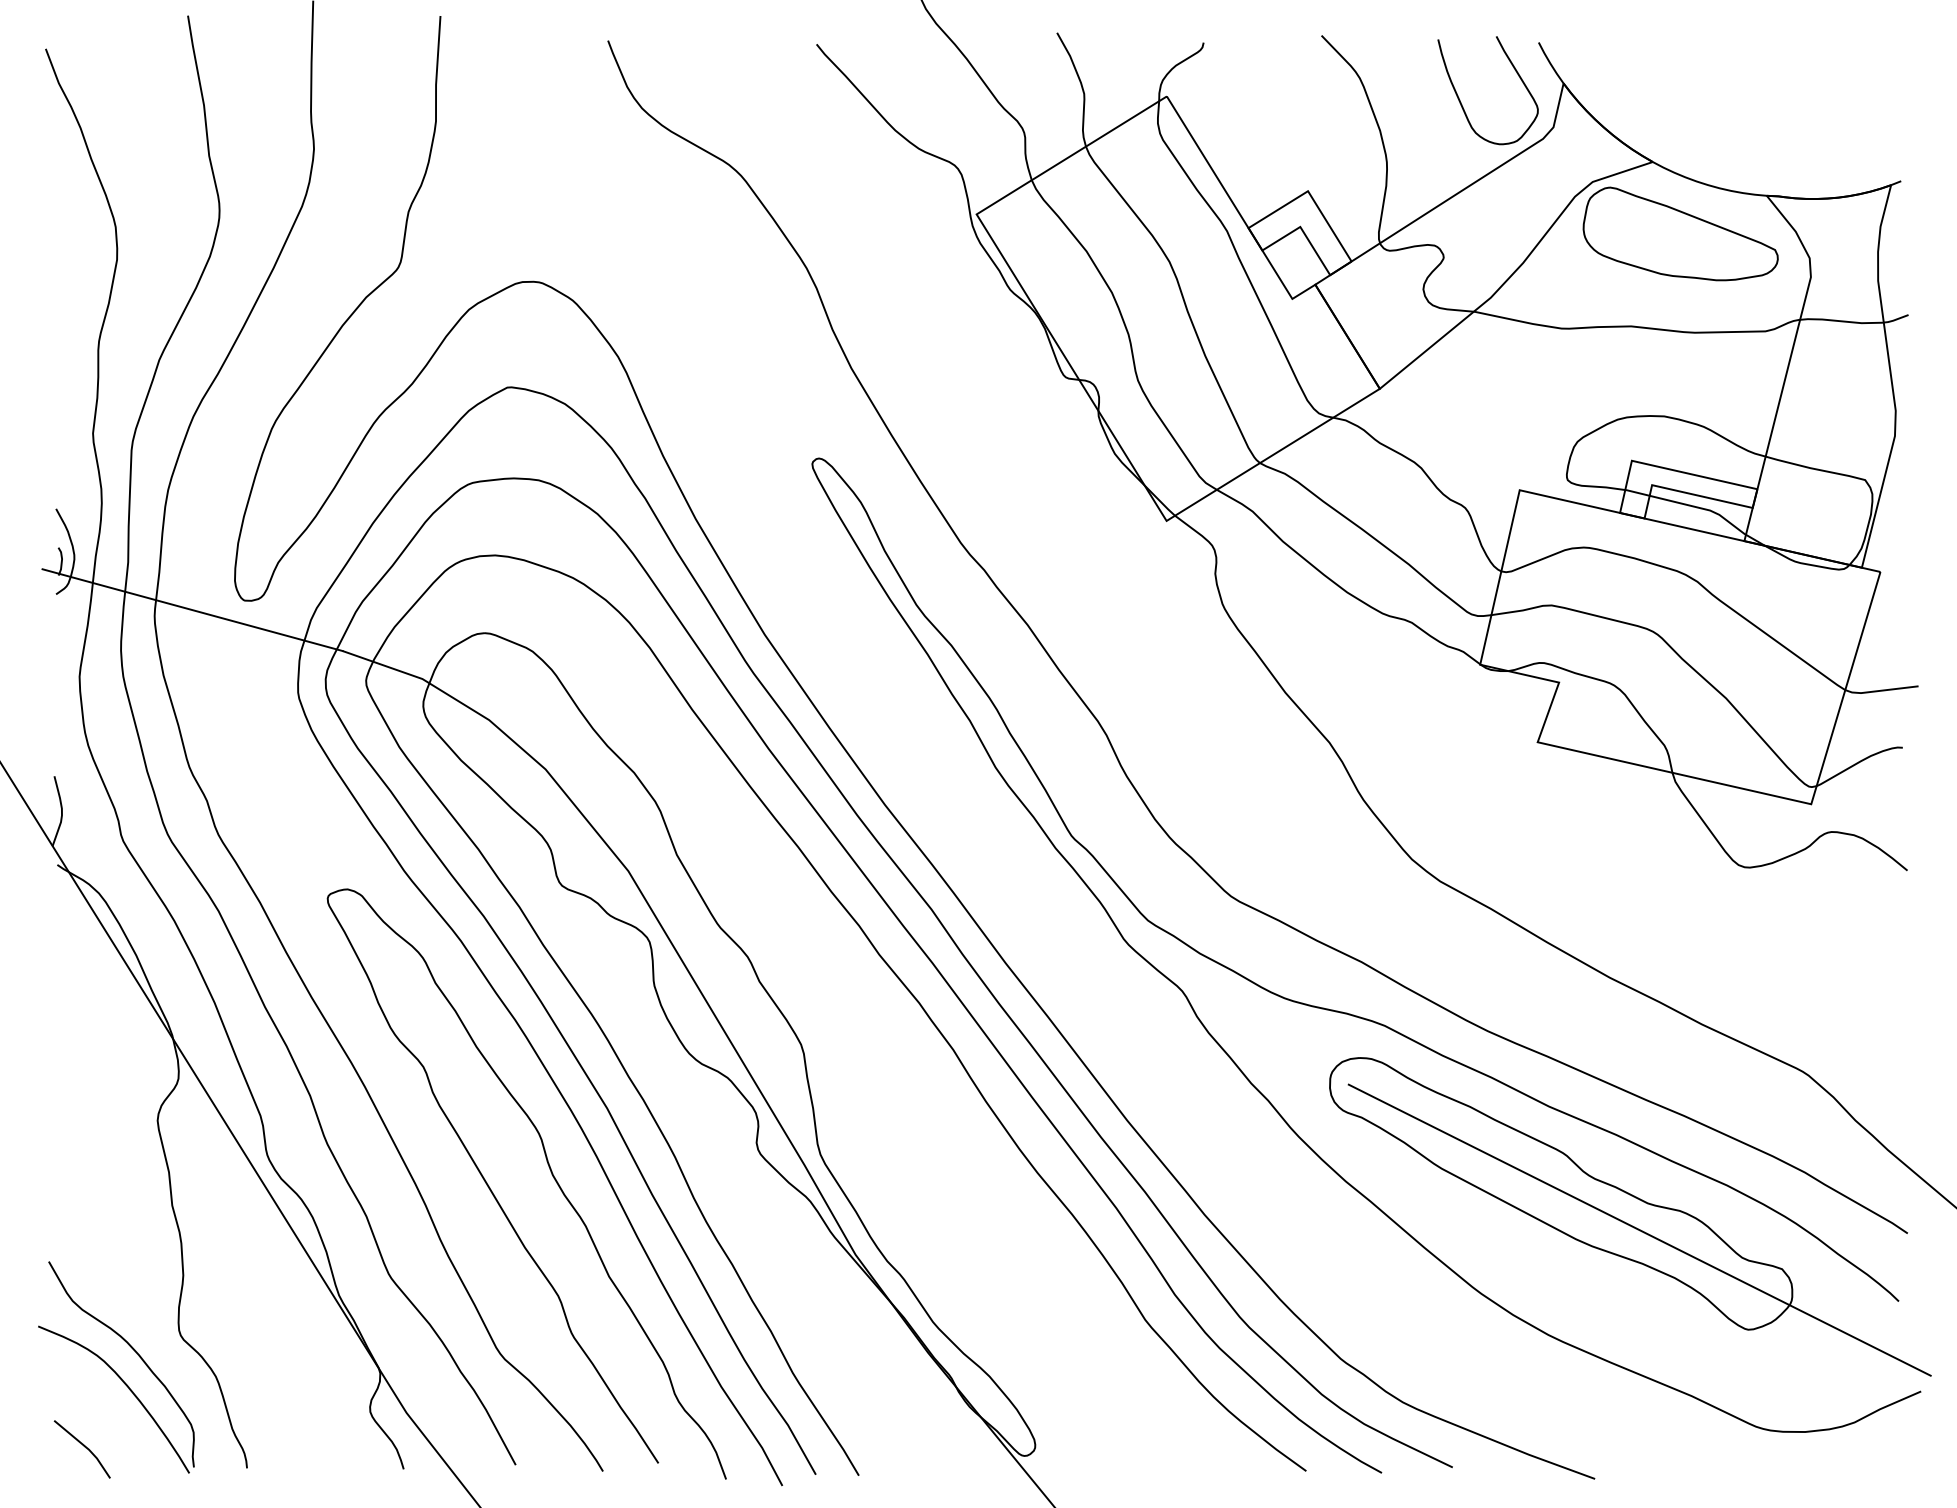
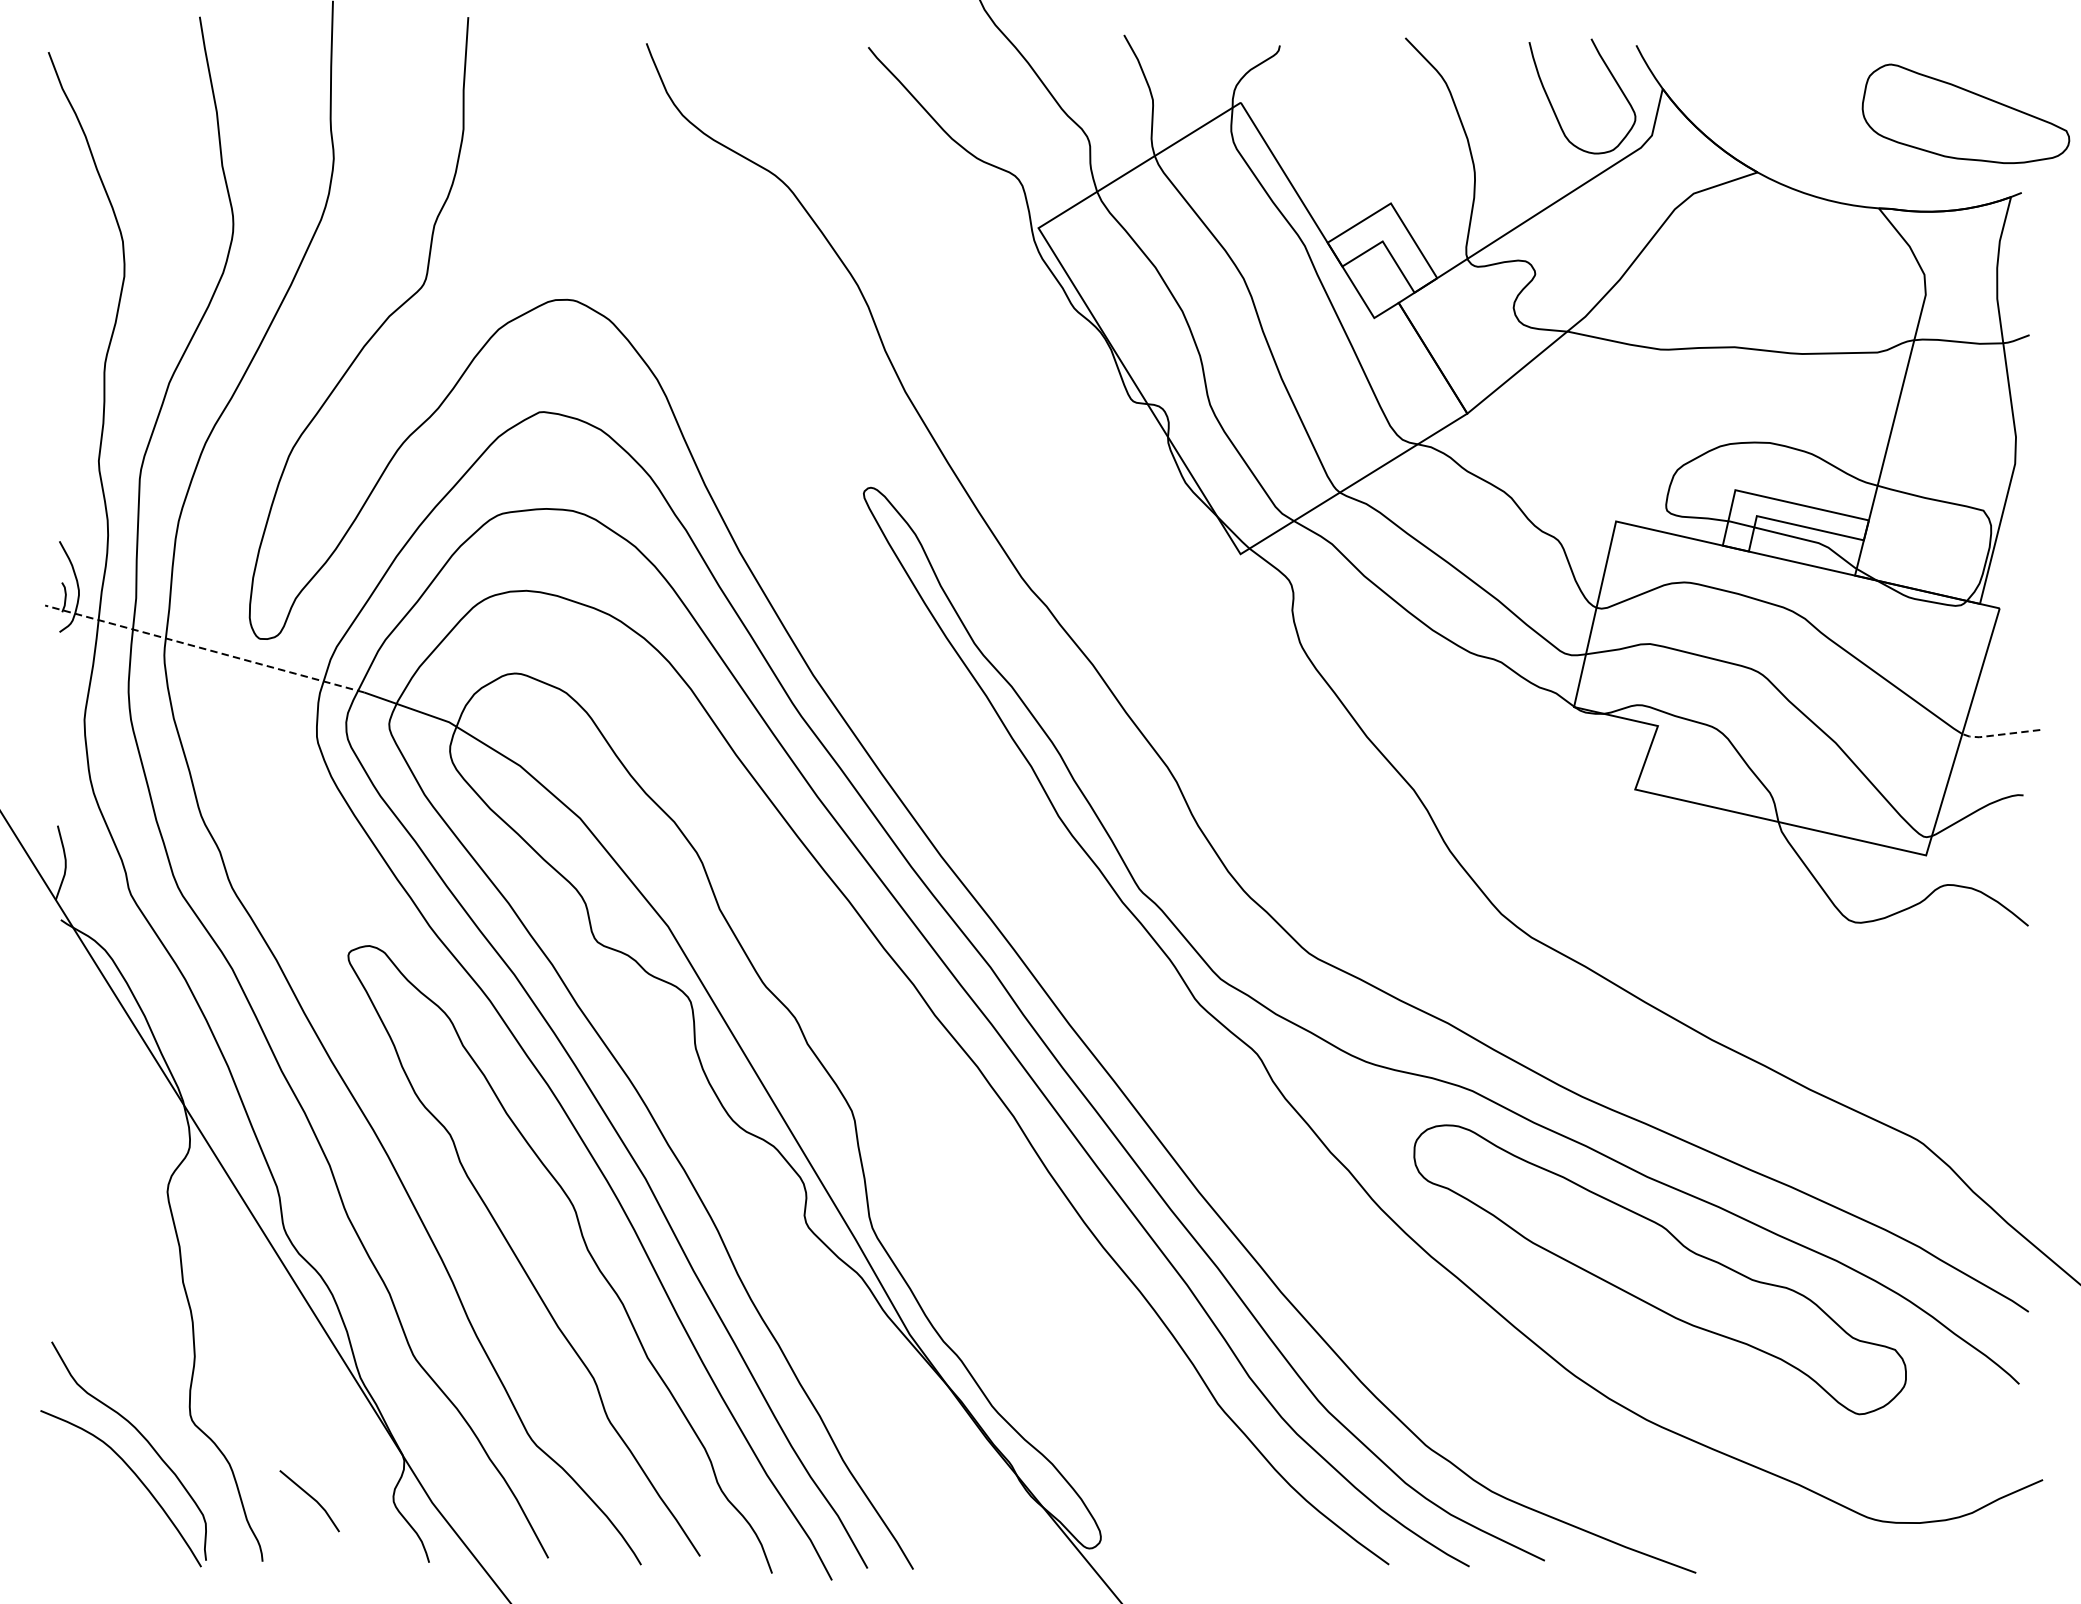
part: (1680, 233) -> (1965, 113), moved
line: (192, 610) -> (204, 649), solid -> dashed
line: (1879, 690) -> (1998, 734), solid -> dashed
line: (1639, 1229) -> (1743, 1307), removed
line: (83, 1446) -> (310, 1498), moved

